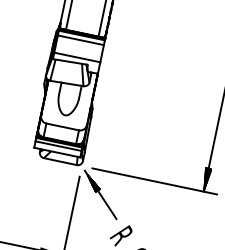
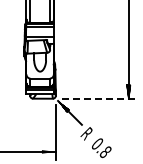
line: (155, 181) -> (99, 98), solid -> dashed

